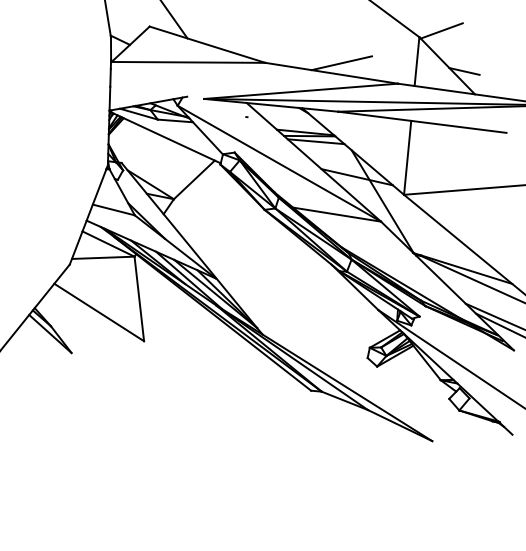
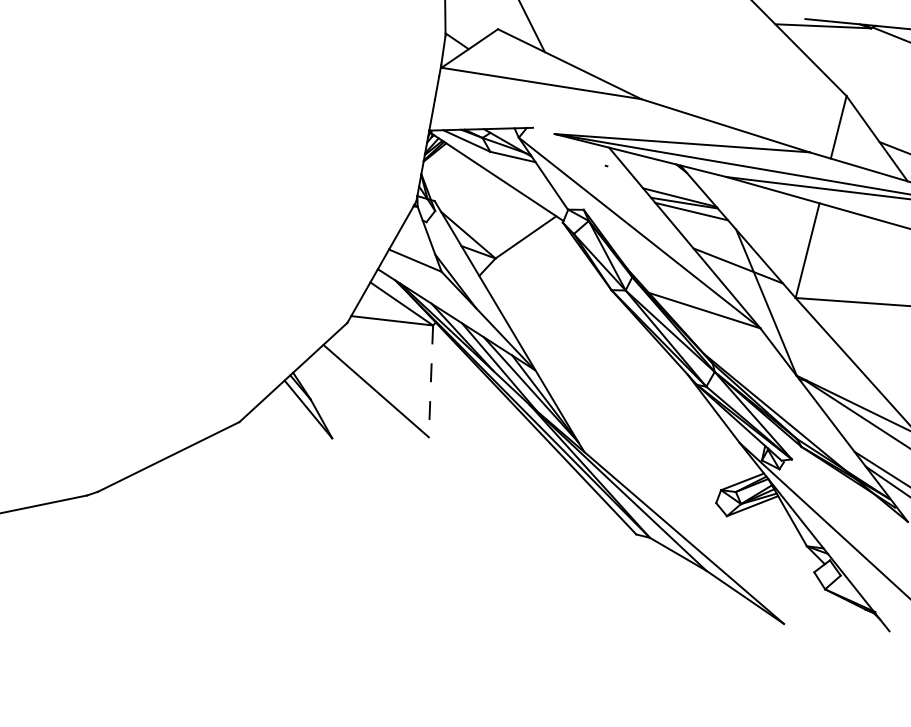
line: (441, 31) -> (876, 92), removed
line: (341, 63) -> (740, 114), removed
line: (138, 299) -> (430, 381), solid -> dashed

